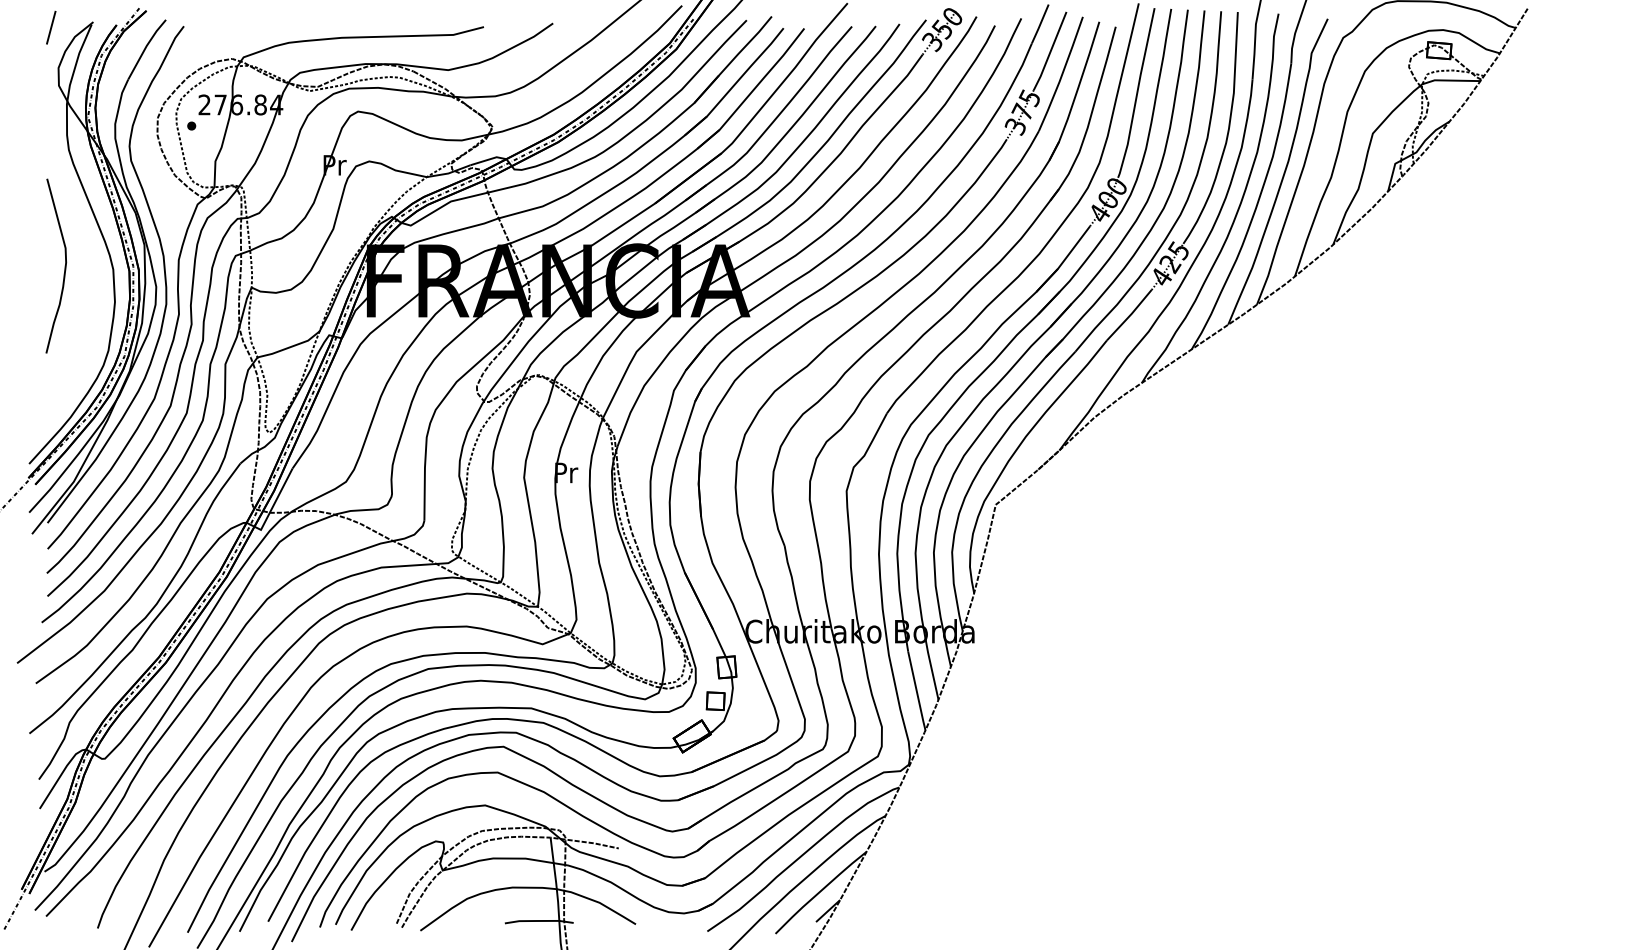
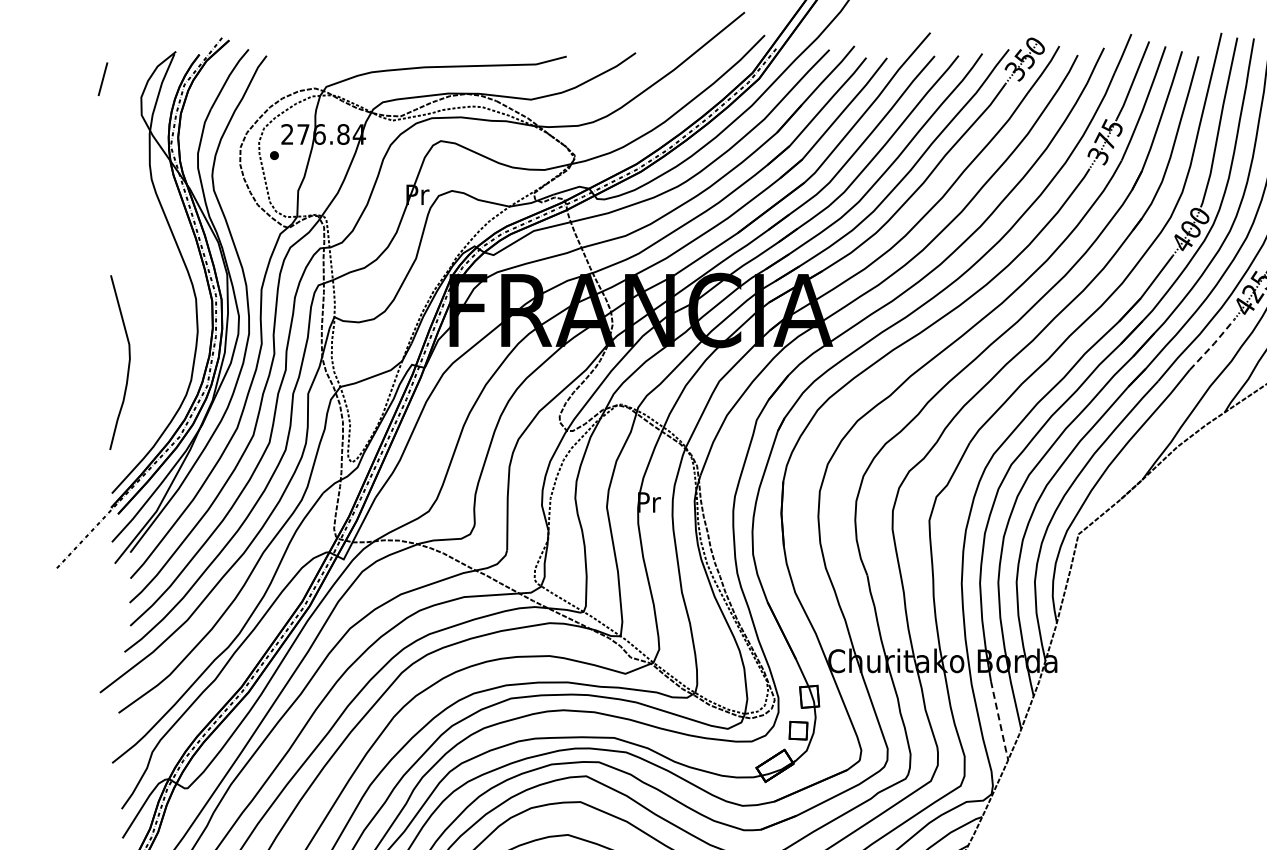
line: (51, 27) -> (103, 79), moved
curve: (64, 265) -> (128, 362), moved
line: (1130, 315) -> (1213, 345), solid -> dashed
line: (917, 692) -> (1000, 722), solid -> dashed

